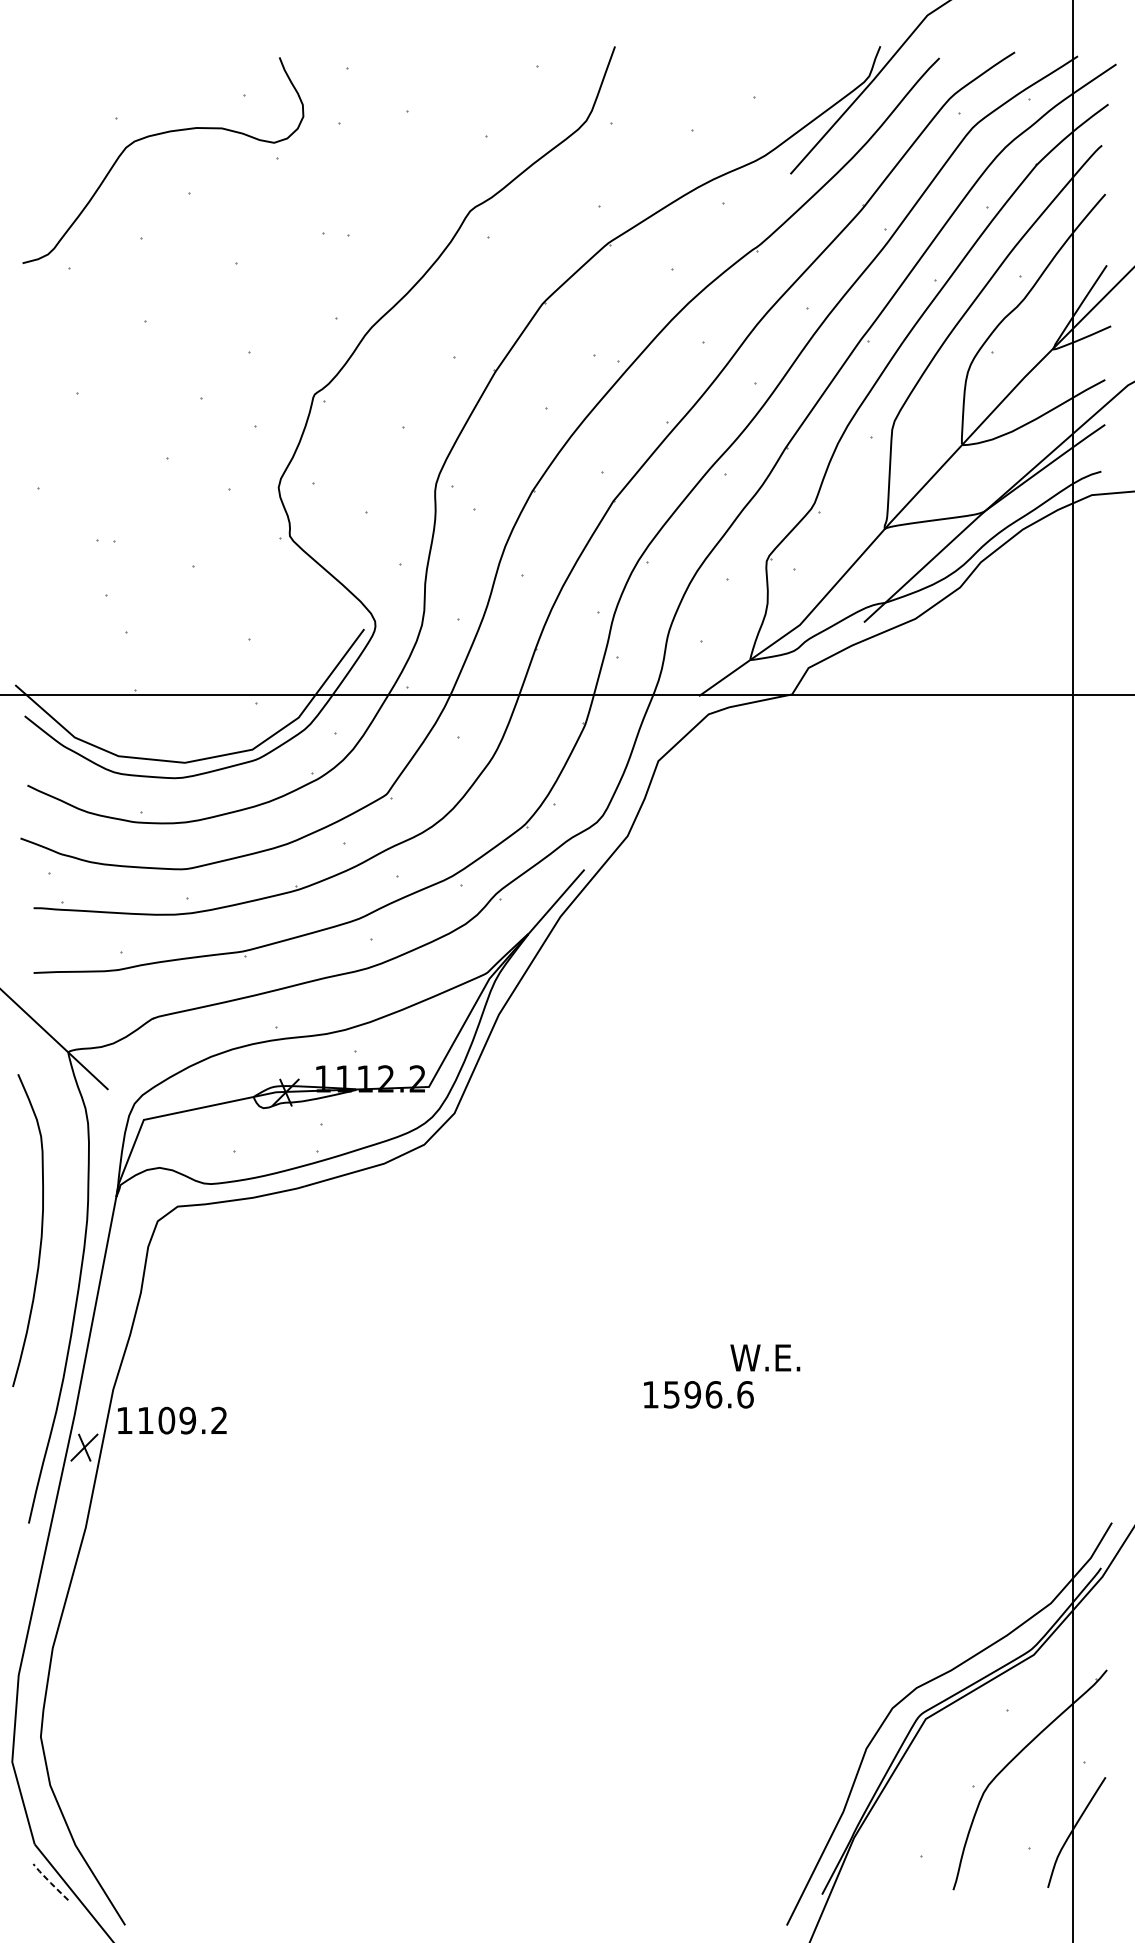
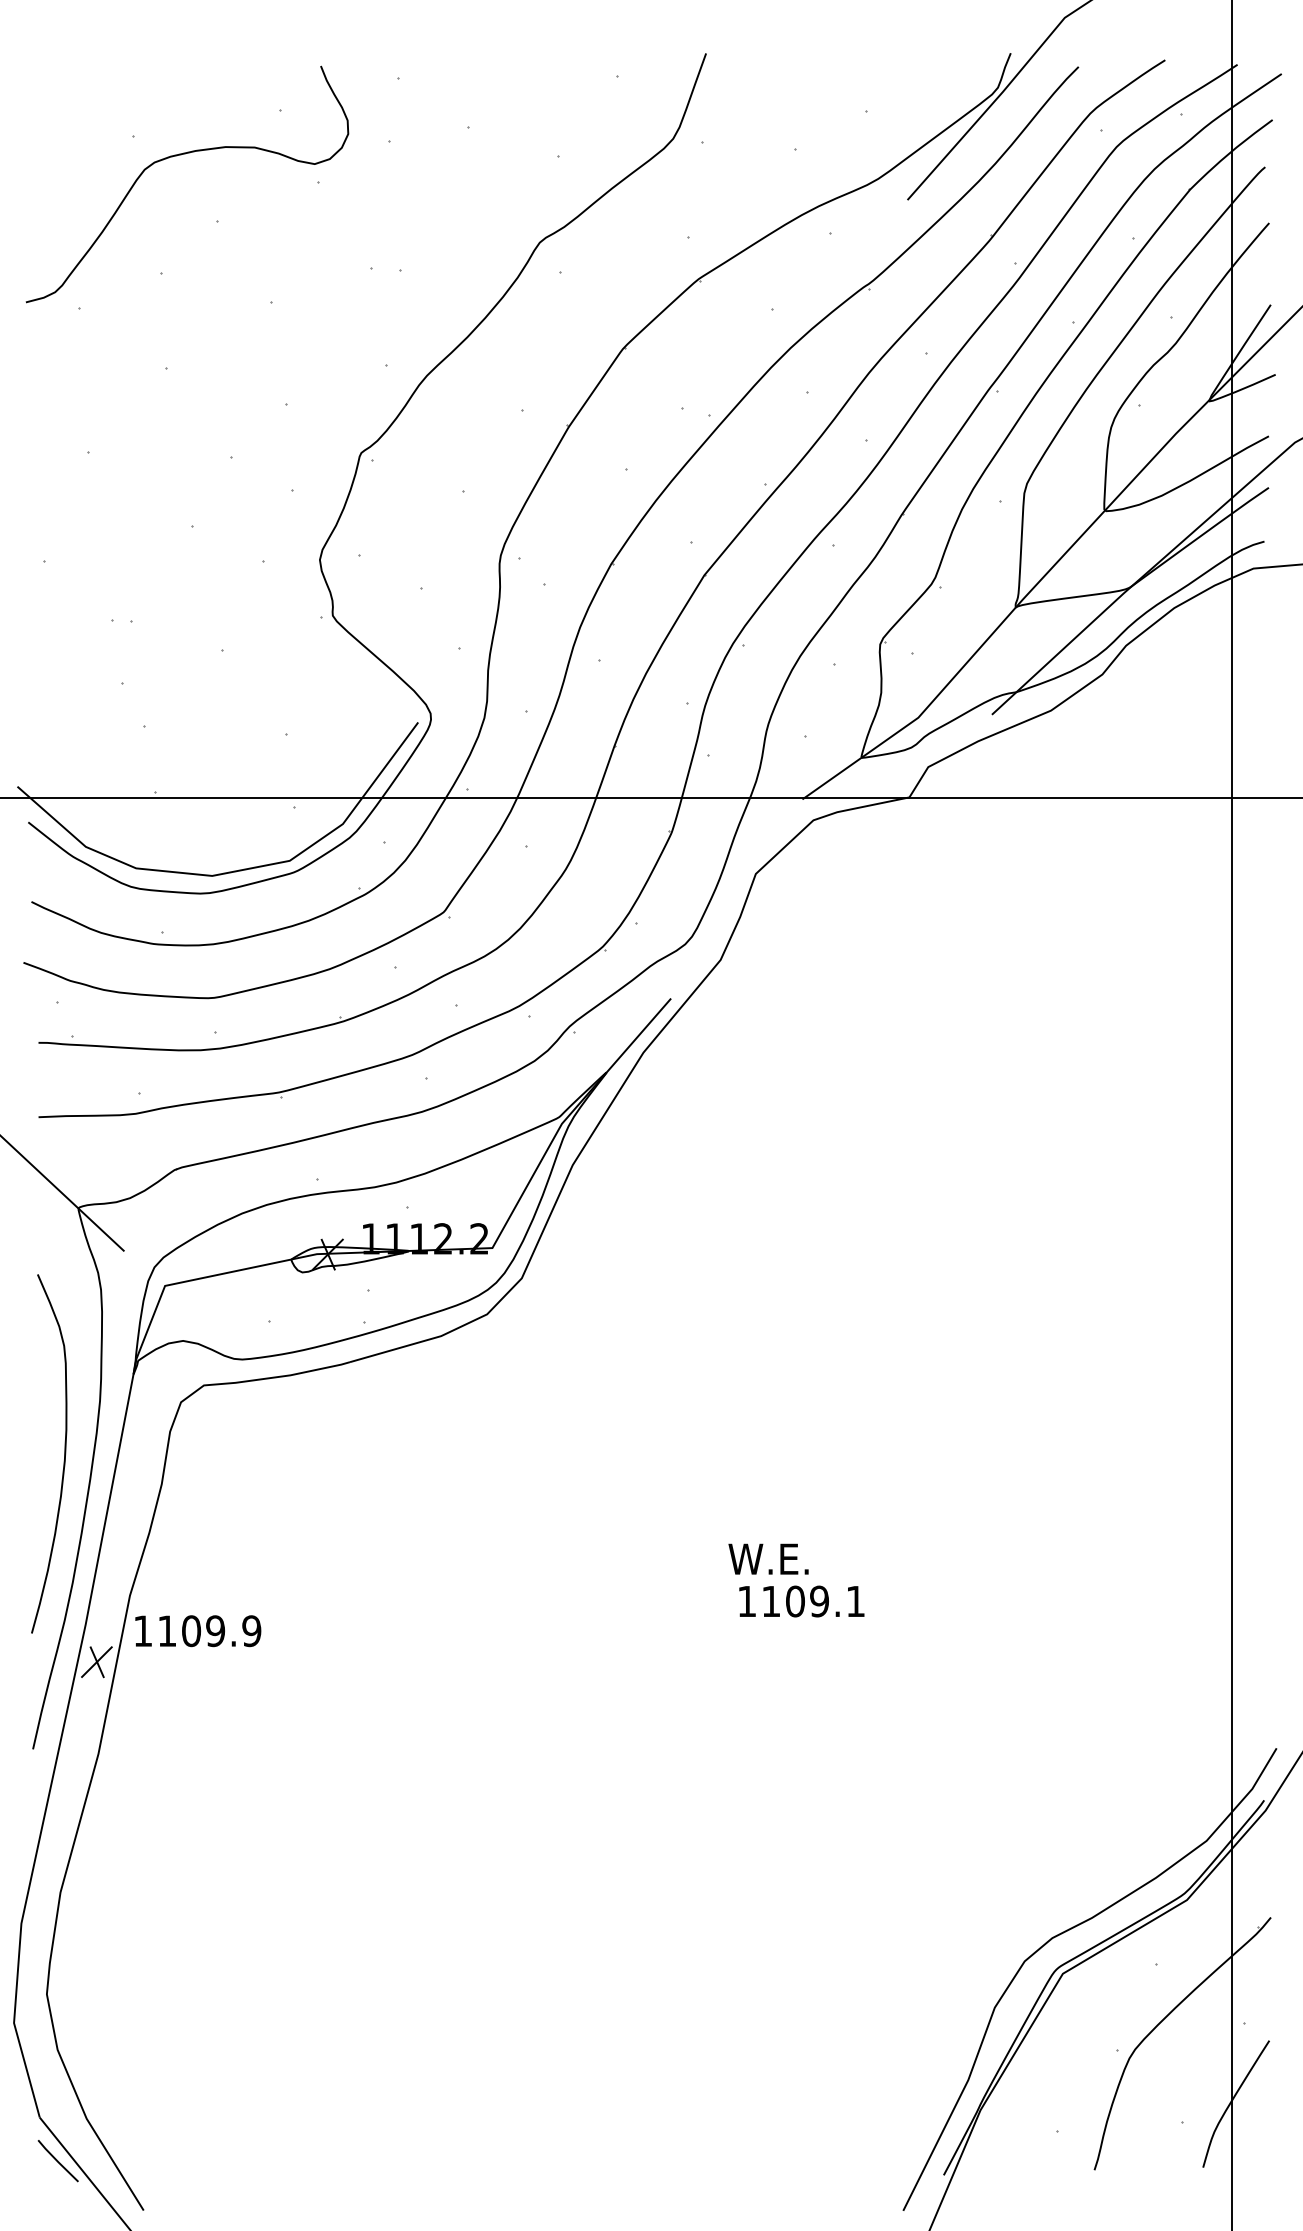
curve: (41, 1230) -> (64, 1453), moved
text: (765, 1357) -> (768, 1558), moved
text: (708, 1394) -> (813, 1601), 1596.6 -> 1109.1
text: (219, 1420) -> (251, 1631), 1109.2 -> 1109.9
line: (50, 1881) -> (57, 2160), dashed -> solid

